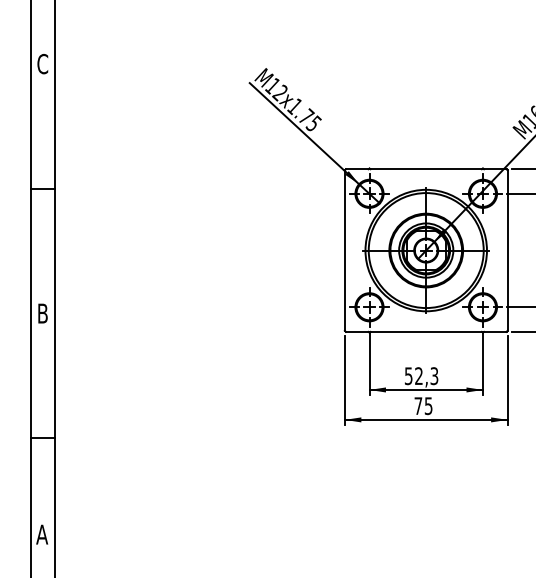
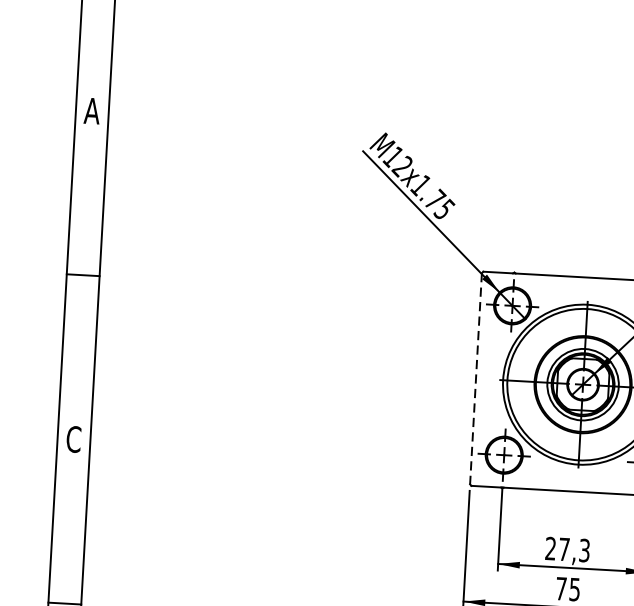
text: (42, 64) -> (91, 111), C -> A
line: (344, 251) -> (475, 379), solid -> dashed
text: (42, 313) -> (73, 439), B -> C
text: (413, 376) -> (557, 549), 52,3 -> 27,3

